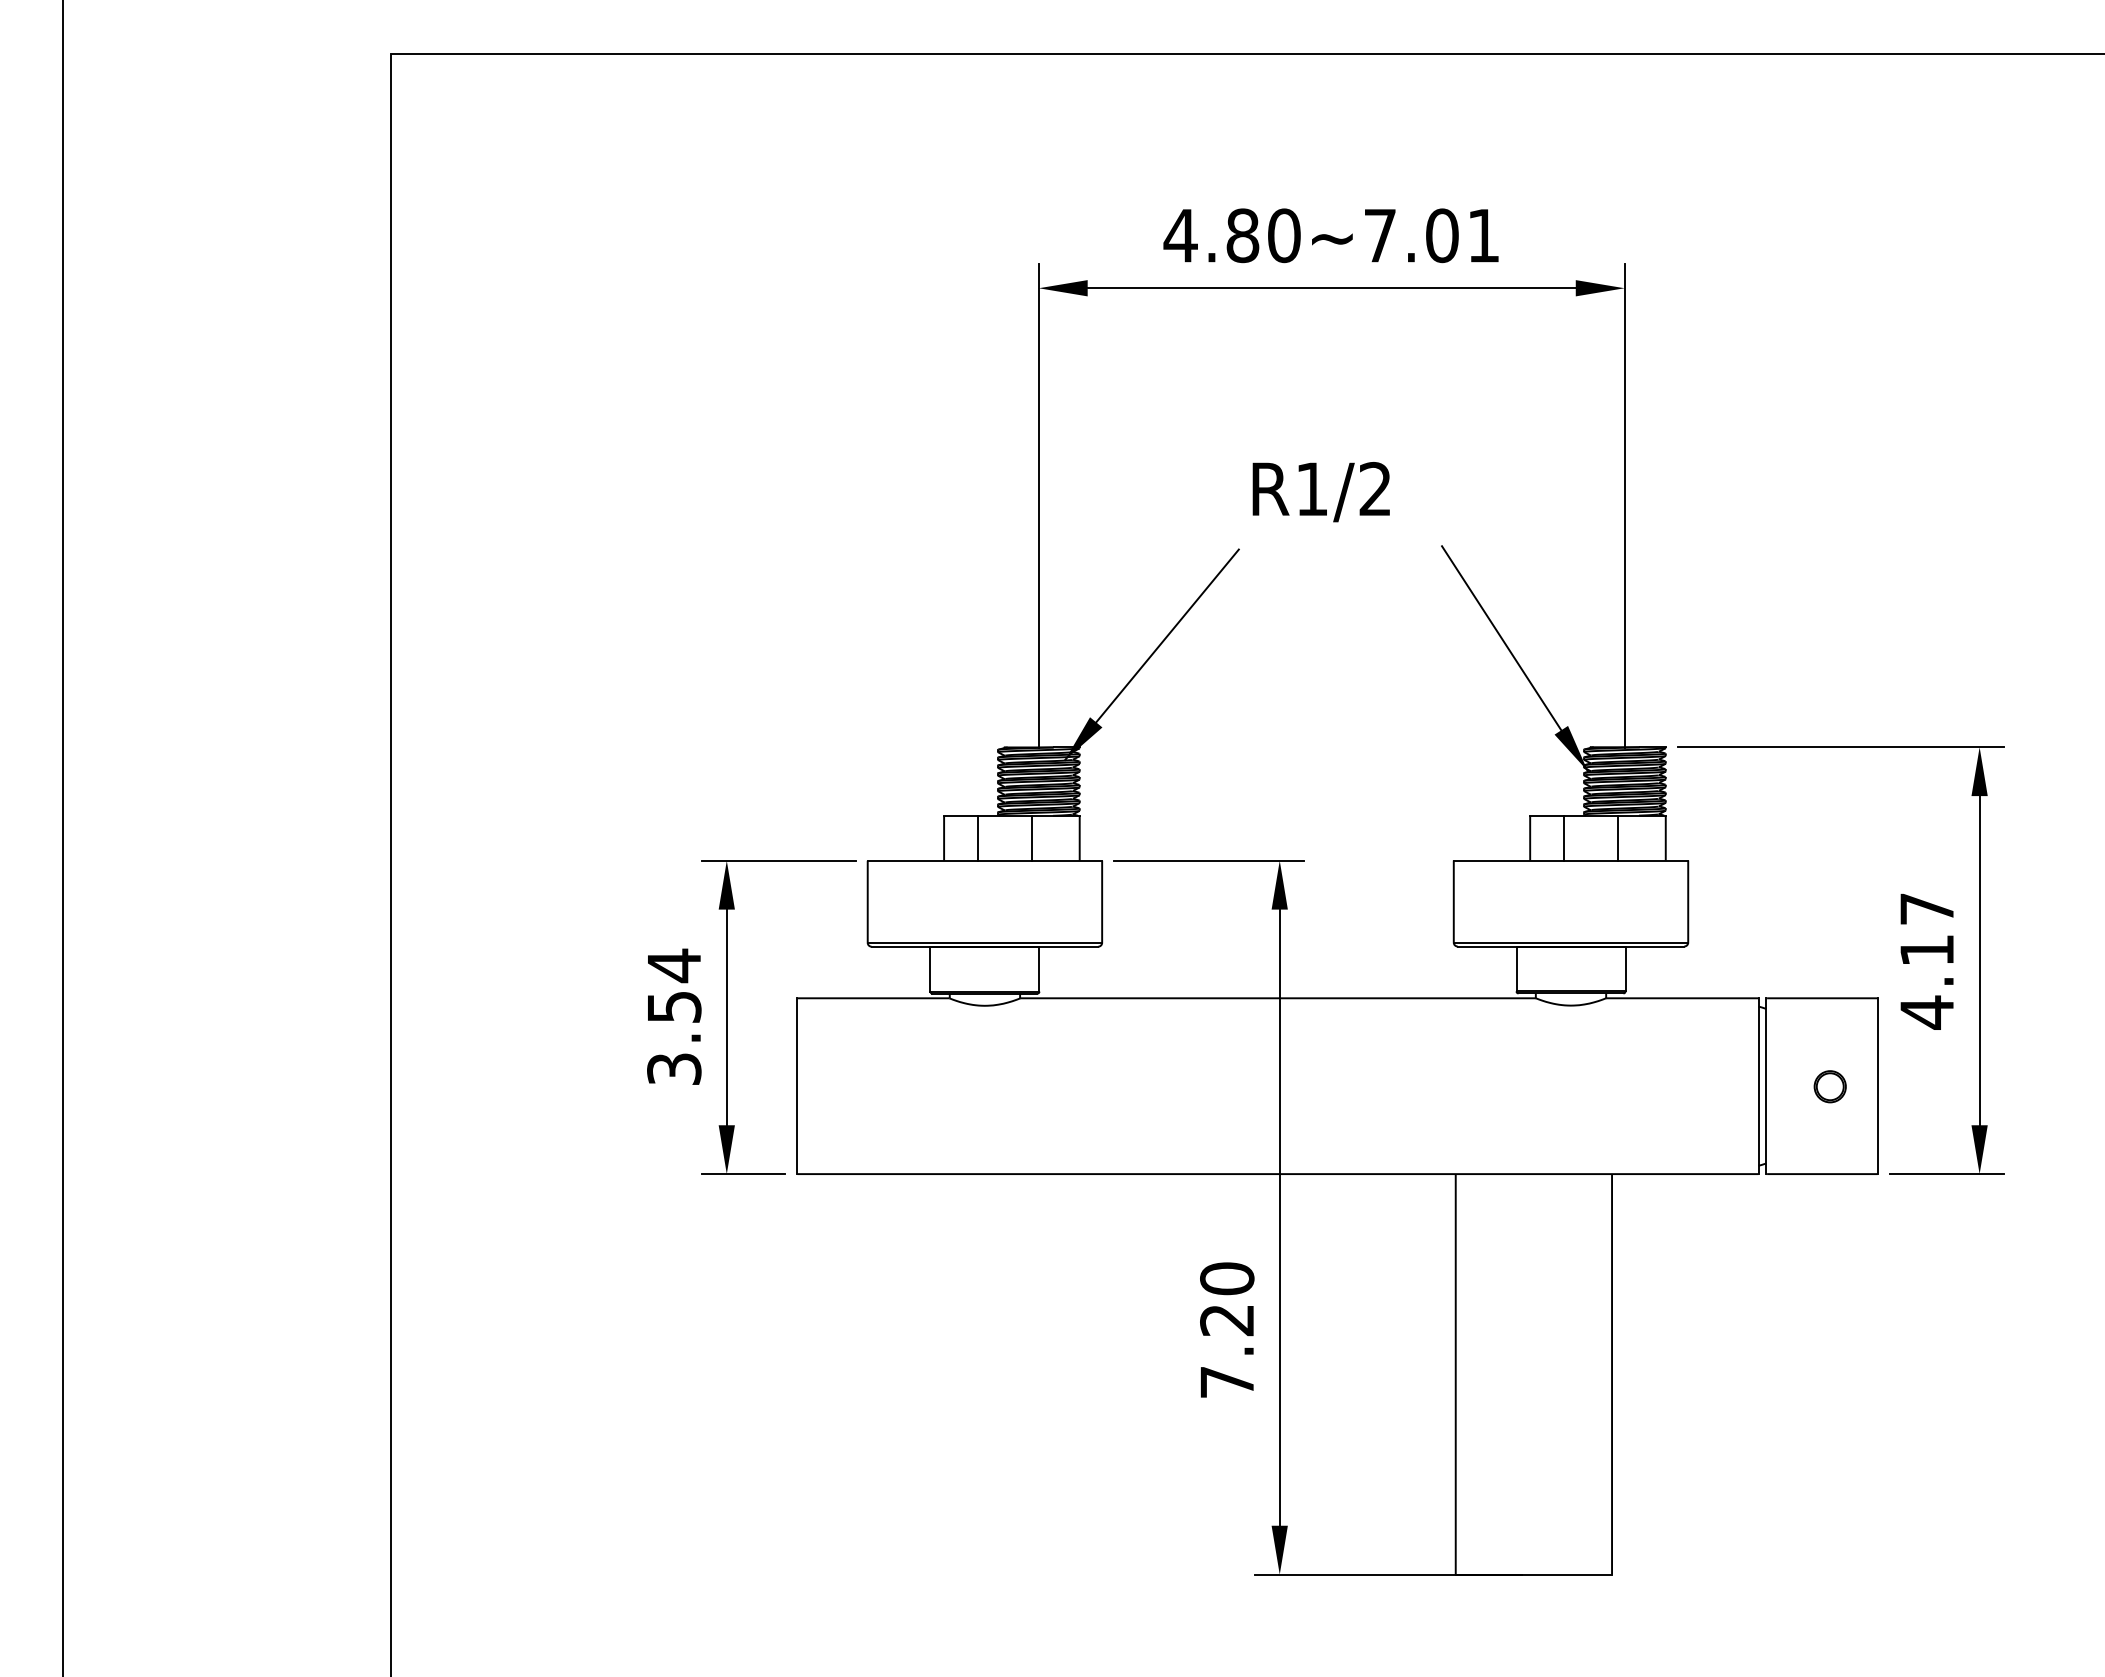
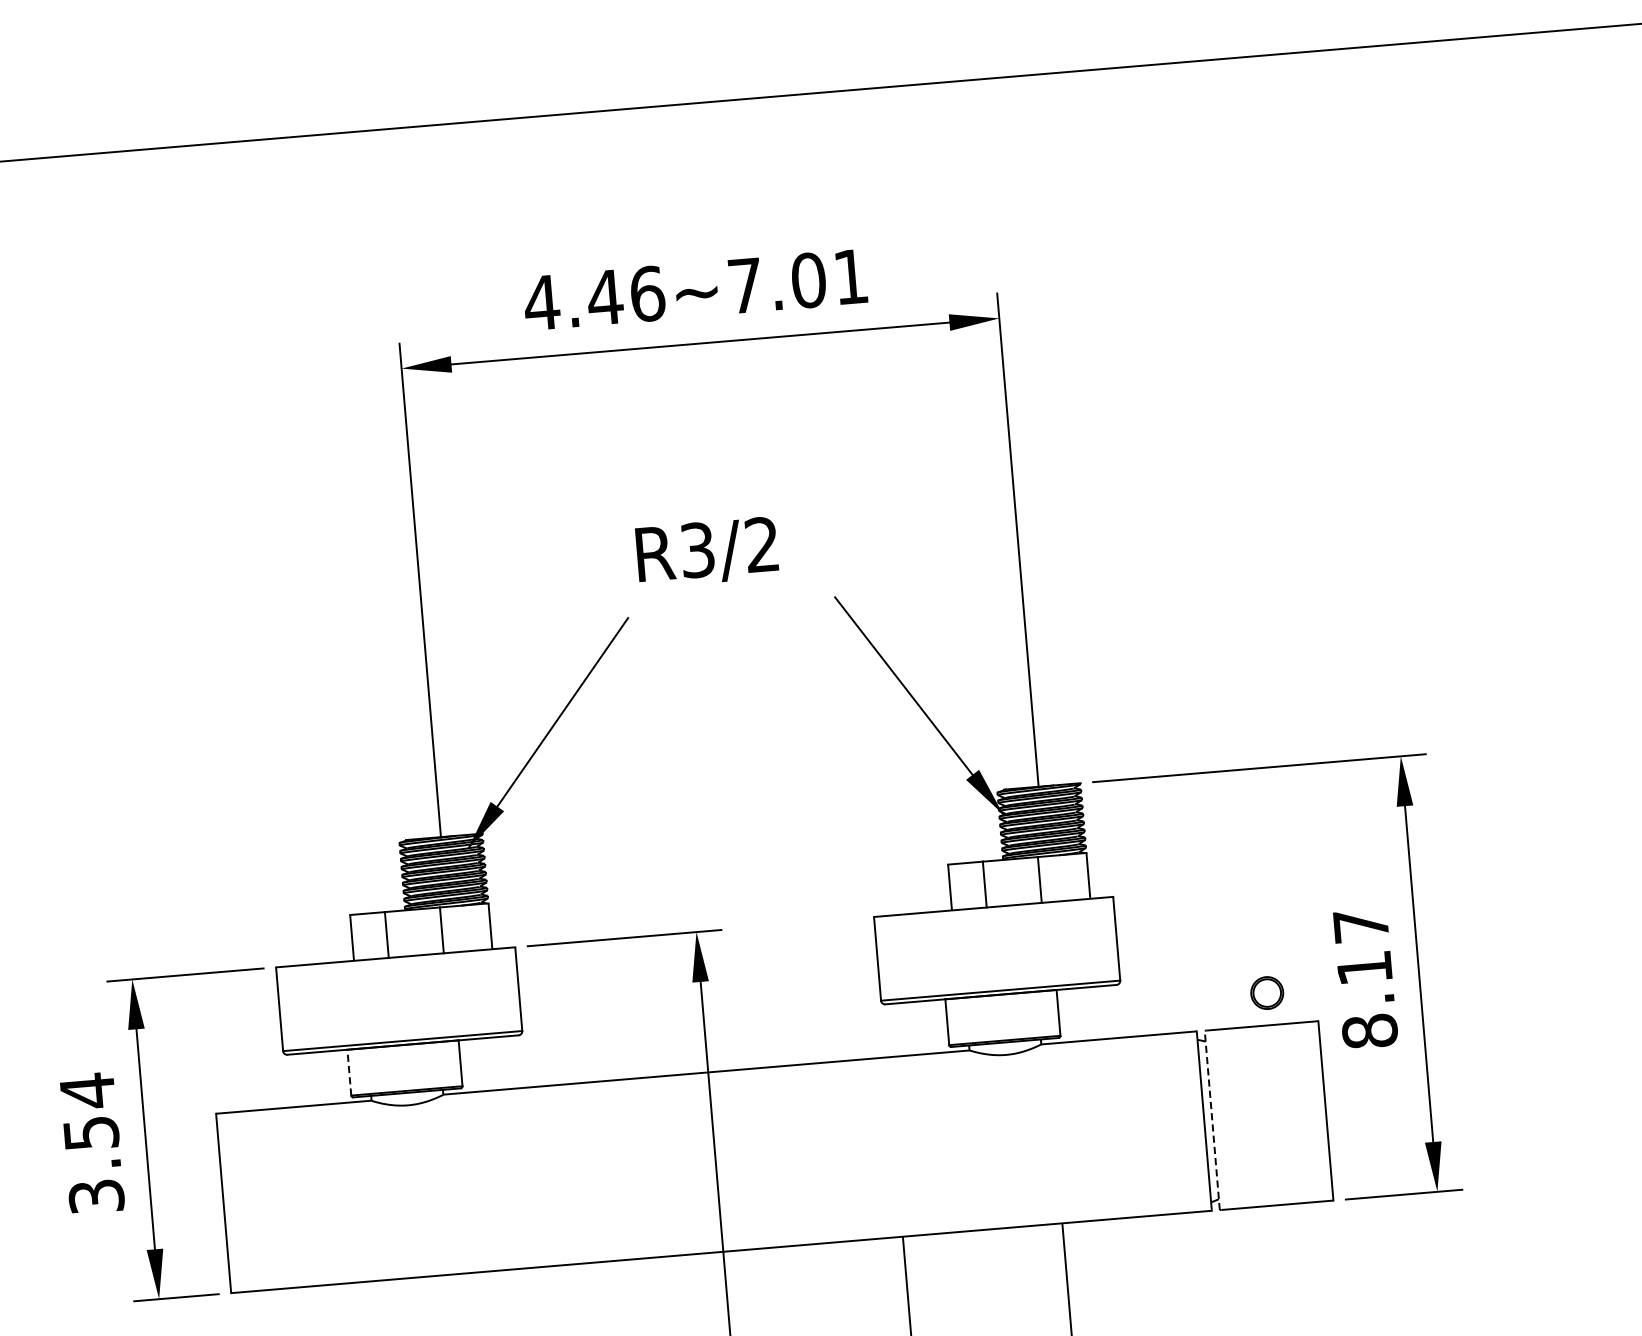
text: (1262, 235) -> (625, 295), 4.80~7.01 -> 4.46~7.01
text: (1311, 489) -> (697, 550), R1/2 -> R3/2
line: (930, 968) -> (349, 1071), solid -> dashed
text: (1926, 1012) -> (1369, 1031), 4.17 -> 8.17
line: (1766, 1086) -> (1212, 1120), solid -> dashed
part: (1829, 1086) -> (1266, 992), moved

